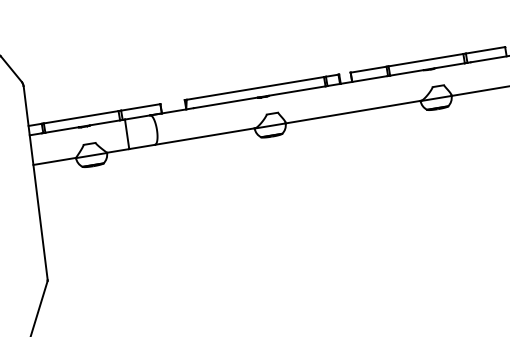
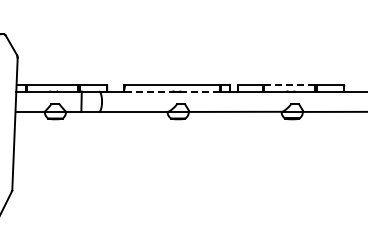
line: (425, 60) -> (289, 85), solid -> dashed
line: (258, 97) -> (173, 91), solid -> dashed

